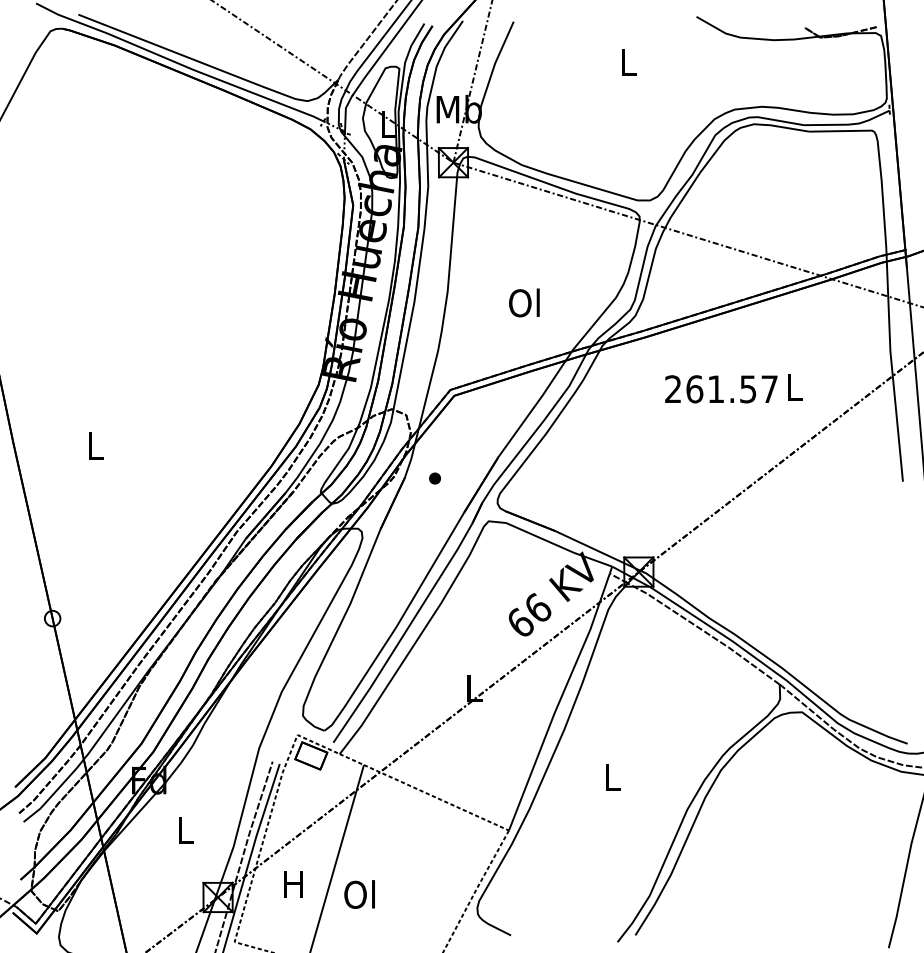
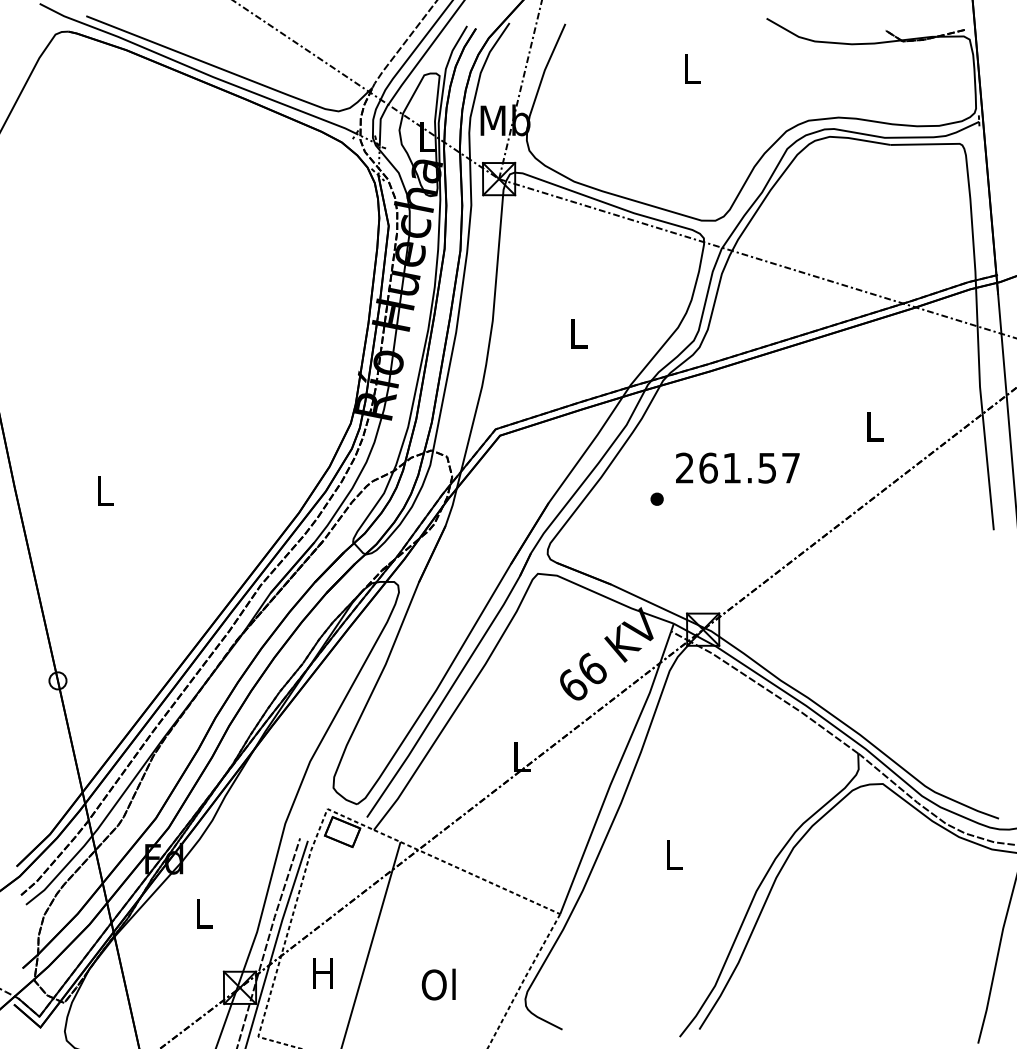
text: (524, 302) -> (577, 332), Ol -> L
text: (721, 389) -> (737, 468), moved
part: (434, 478) -> (656, 499), moved
text: (359, 894) -> (438, 984), moved

